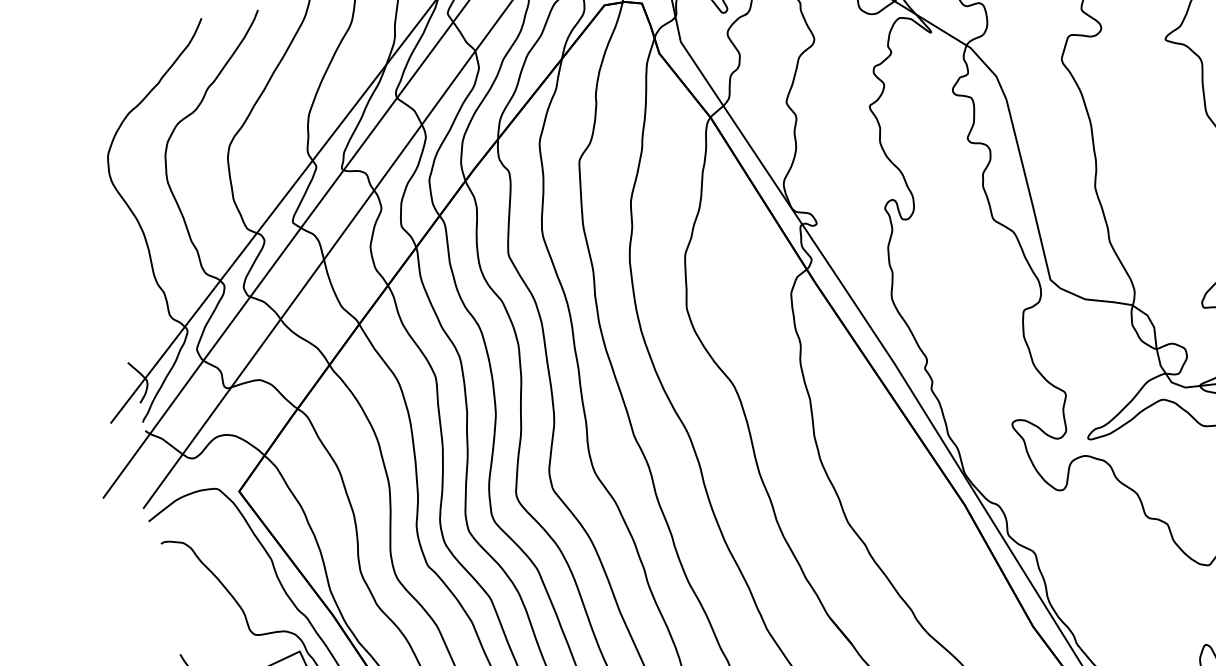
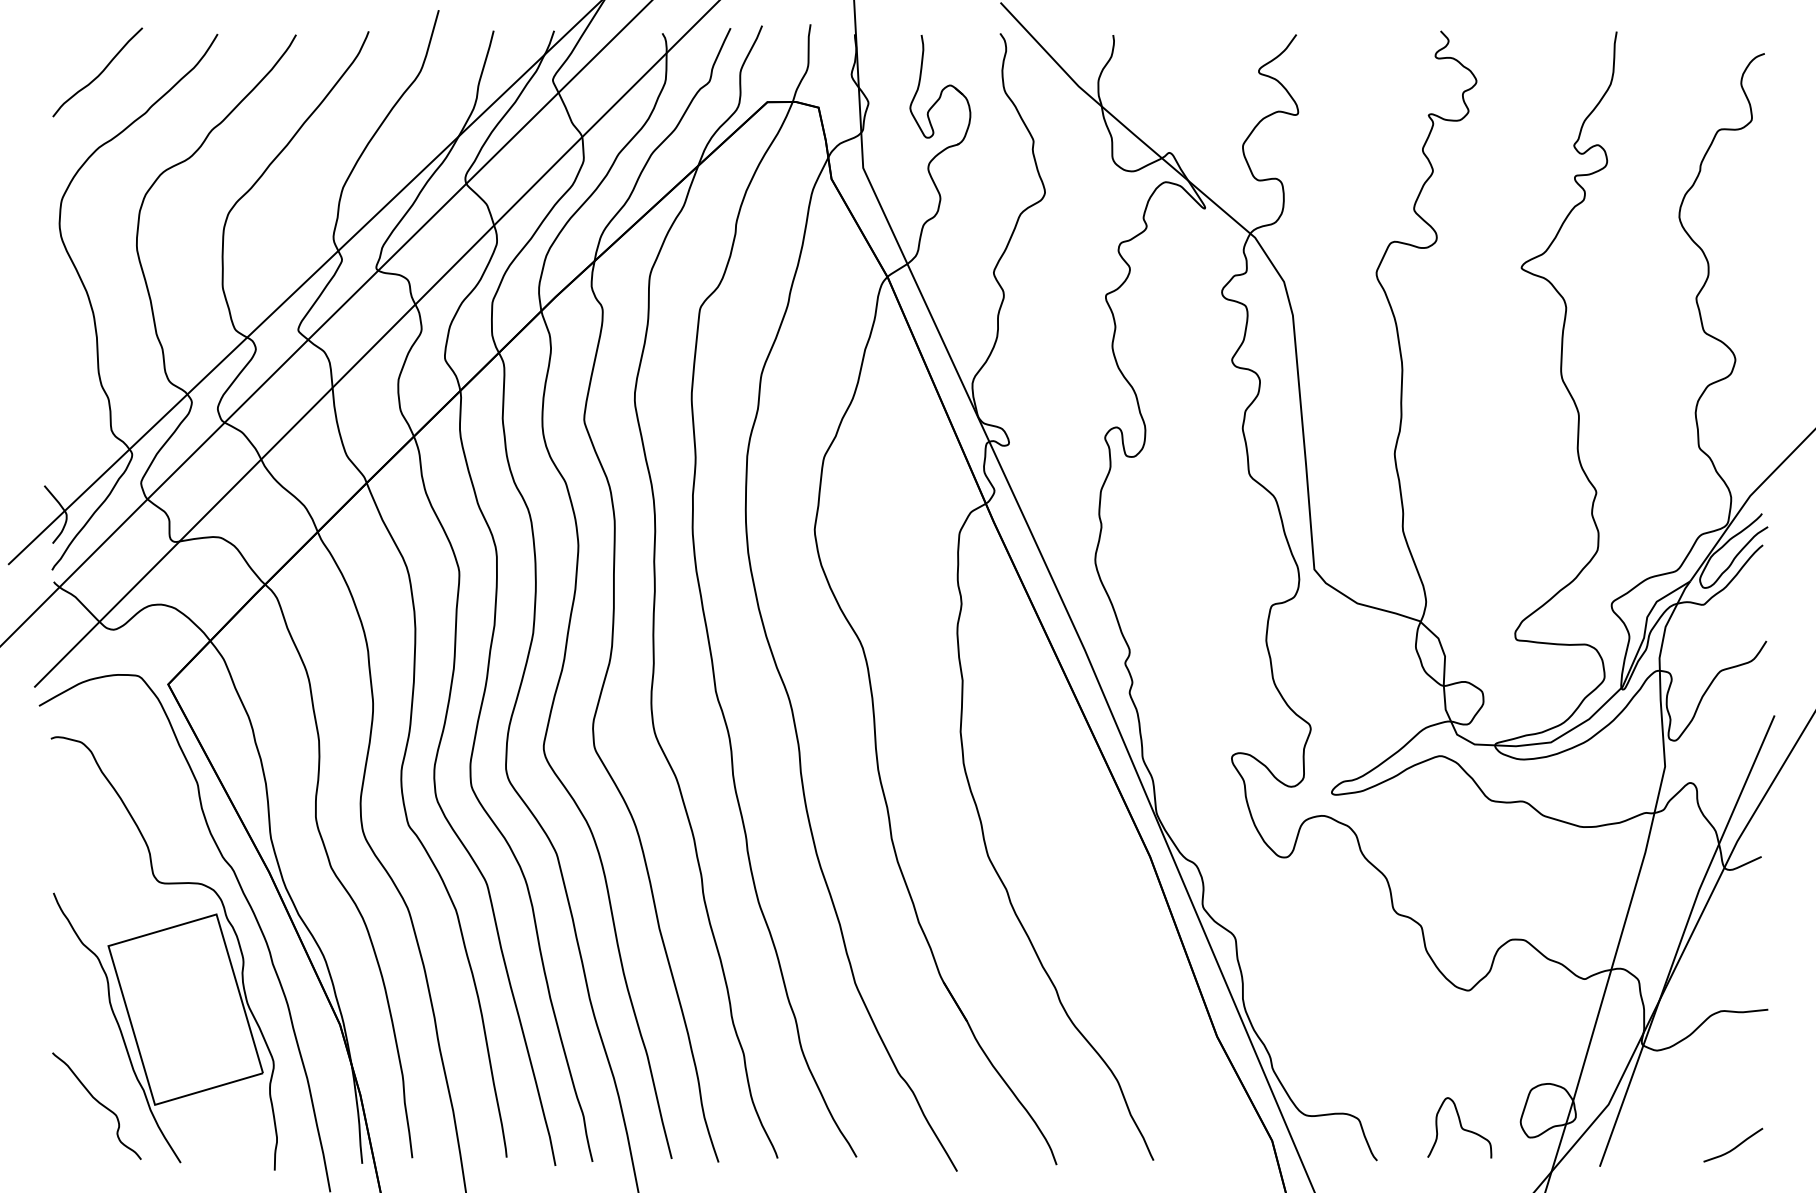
curve: (120, 59) -> (99, 73), added

